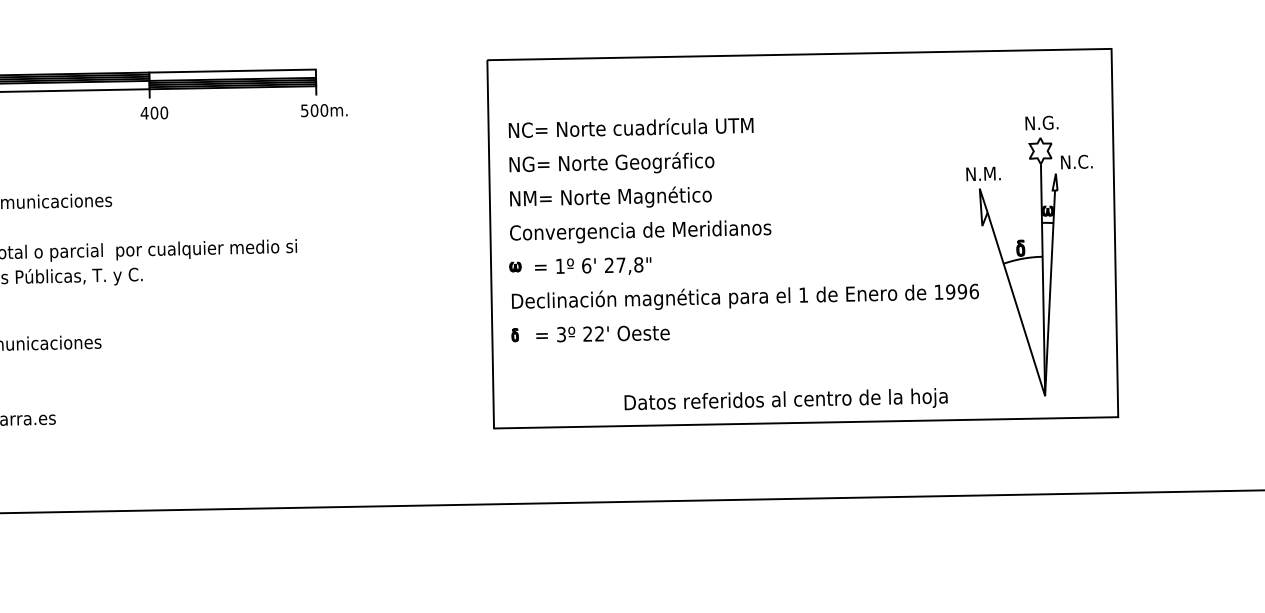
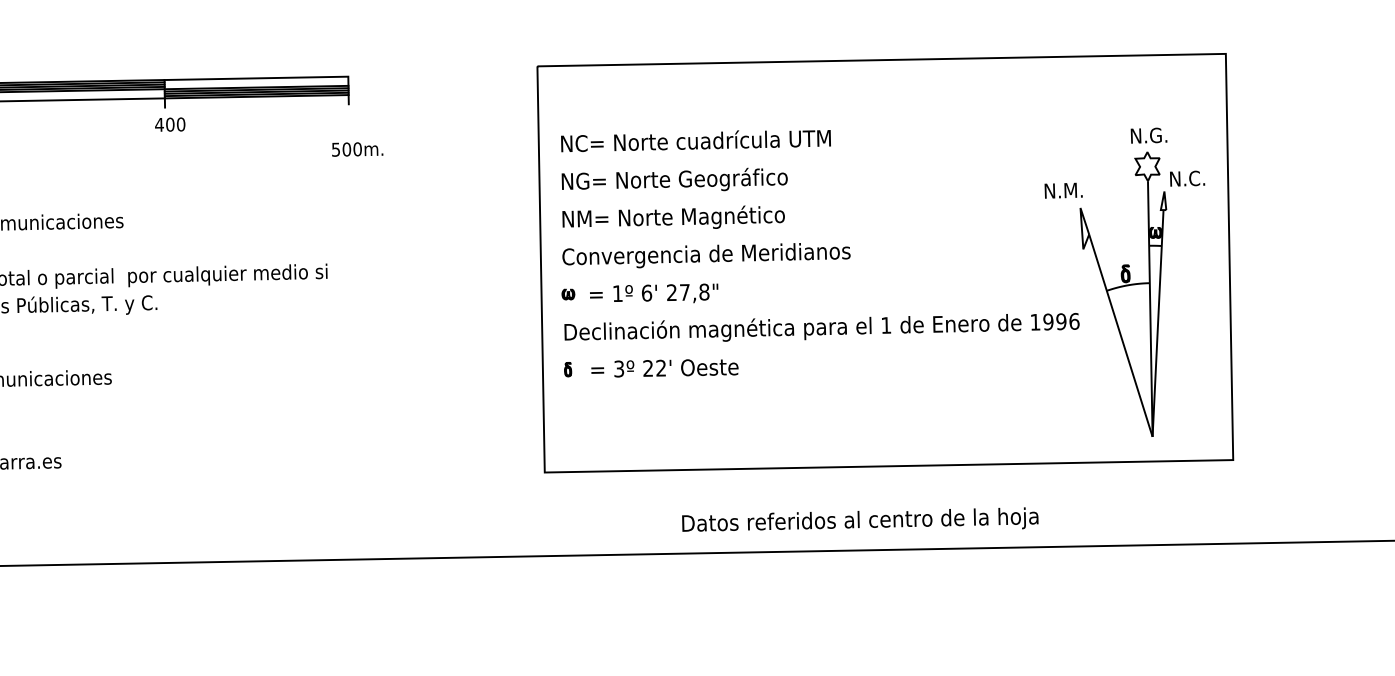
text: (324, 110) -> (357, 149), moved
text: (983, 173) -> (1063, 190), moved
text: (785, 399) -> (859, 519), moved

